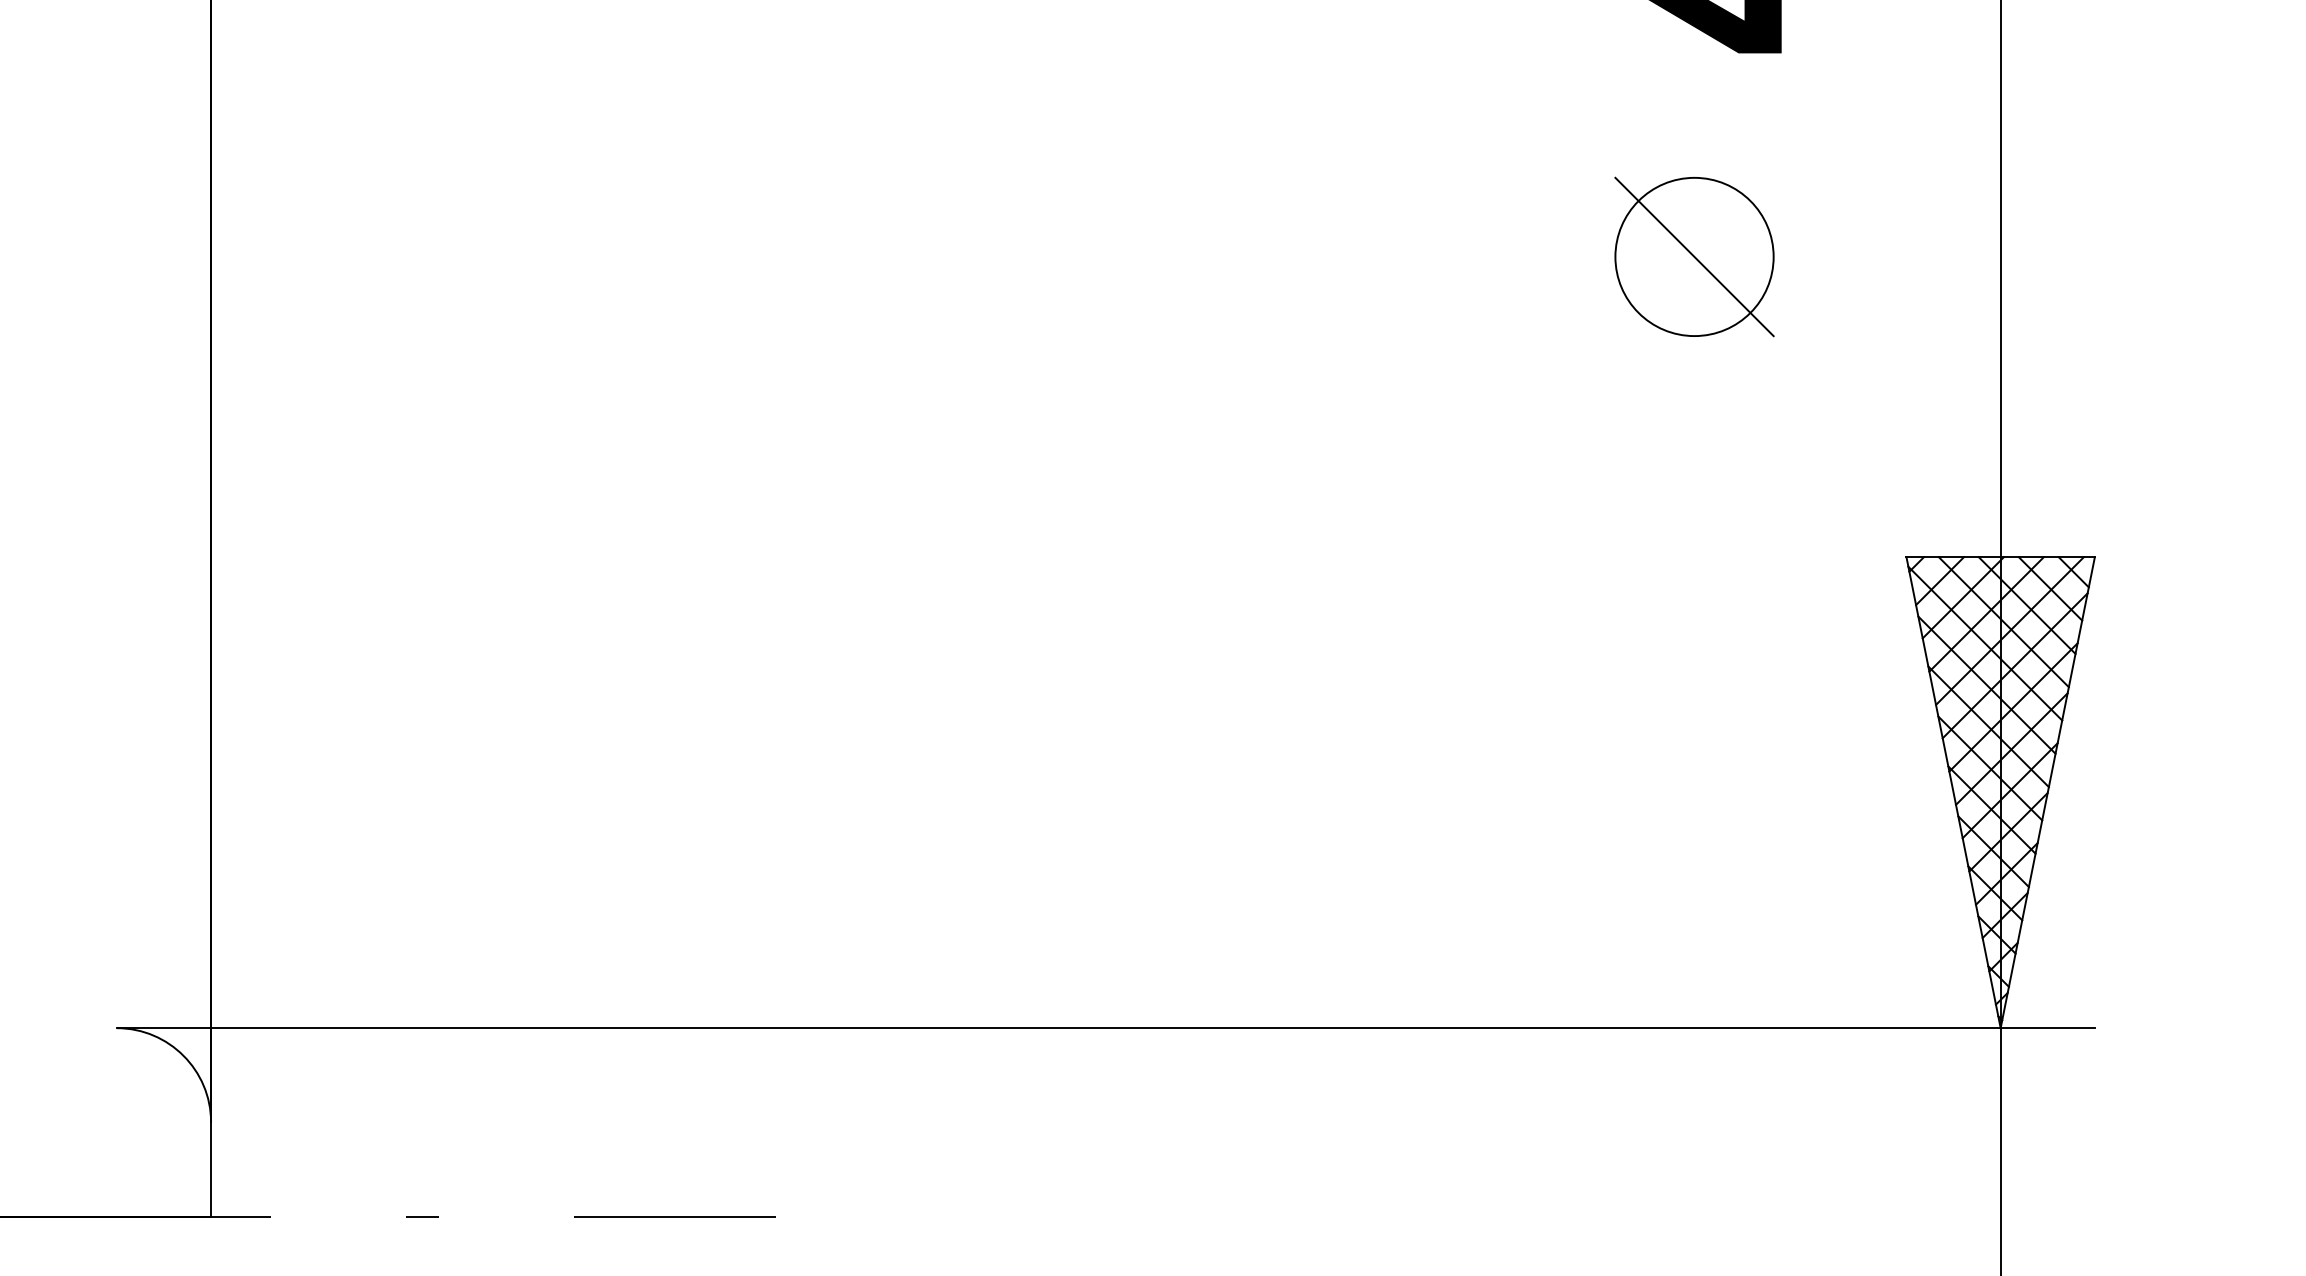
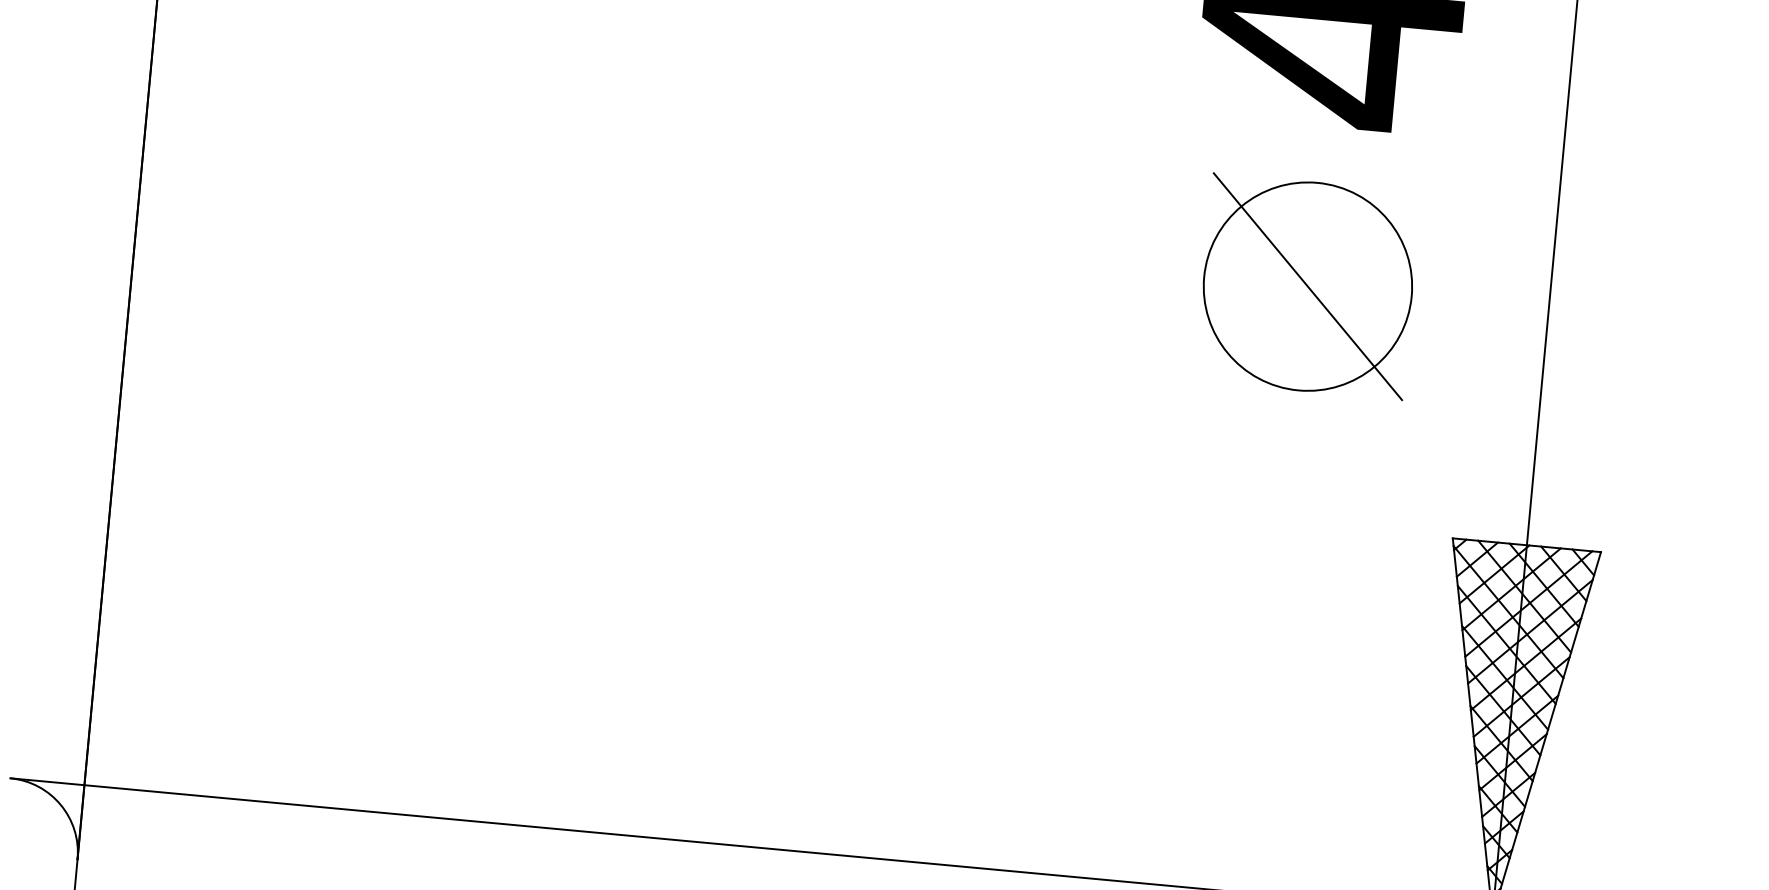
part: (1694, 256) -> (1307, 286), size x1.67

